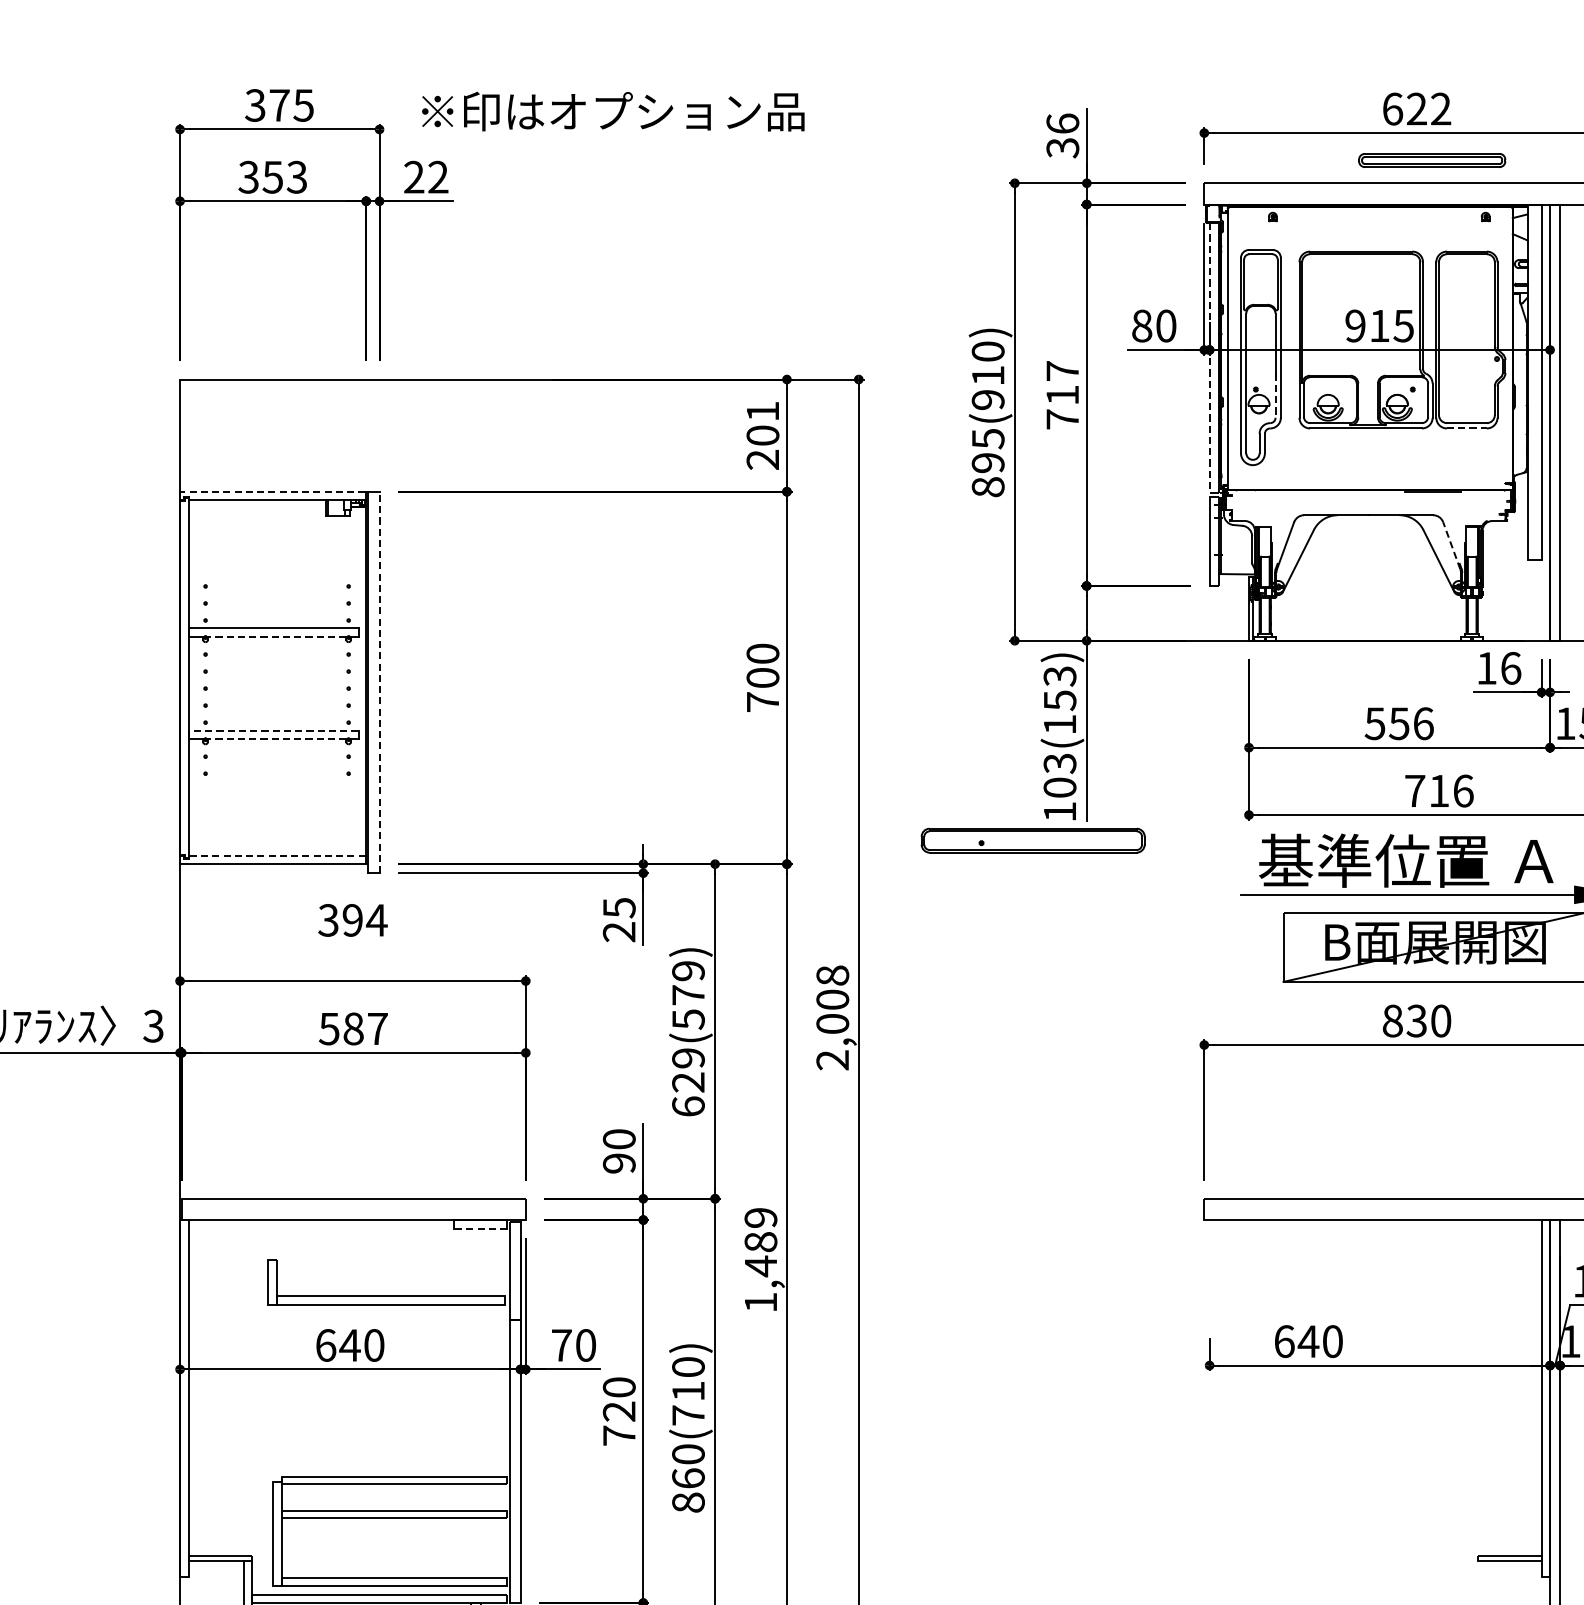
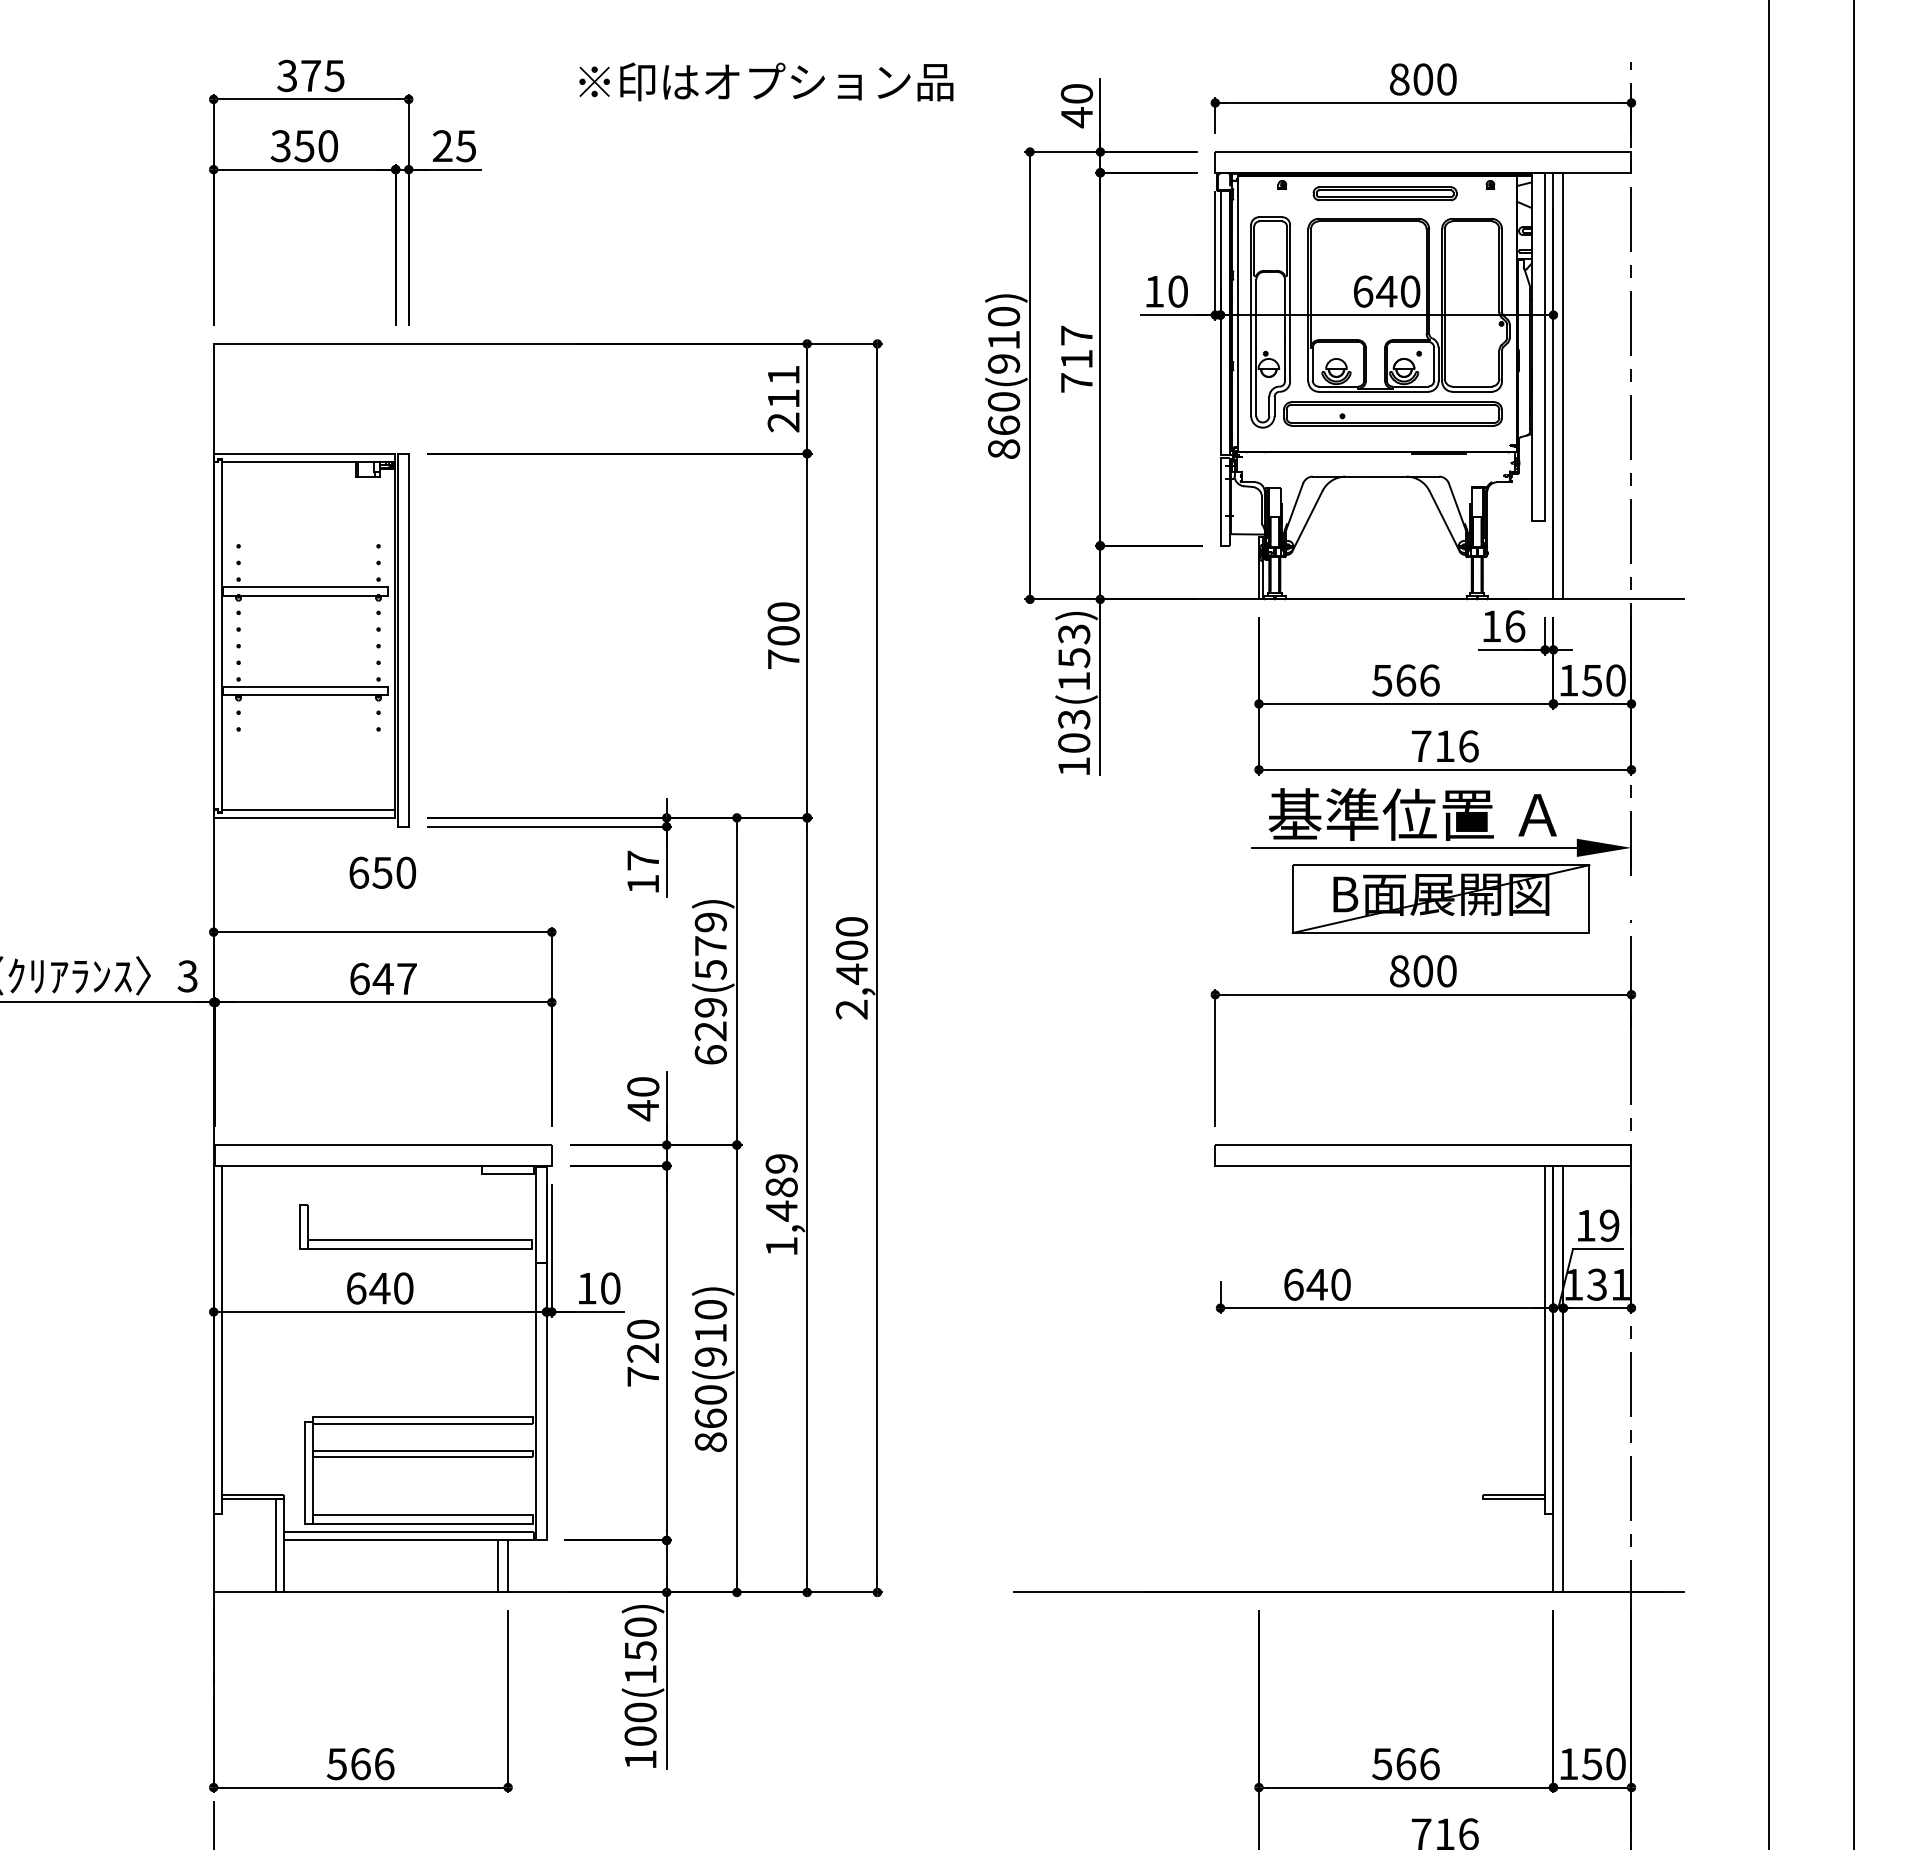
text: (1417, 109) -> (1423, 79), 622 -> 800
text: (613, 111) -> (766, 81), moved
text: (1062, 135) -> (1076, 105), 36 -> 40
part: (1431, 160) -> (1384, 193), moved
text: (296, 177) -> (327, 146), 353 -> 350
text: (438, 177) -> (466, 146), 22 -> 25
text: (1142, 325) -> (1154, 291), 80 -> 10
text: (1379, 325) -> (1386, 291), 915 -> 640
line: (1209, 357) -> (1220, 322), dashed -> solid
line: (1275, 395) -> (1284, 359), dashed -> solid
line: (1467, 428) -> (1472, 391), dashed -> solid
text: (762, 435) -> (783, 398), 201 -> 211
text: (987, 450) -> (1003, 413), 895(910) -> 860(910)
line: (272, 491) -> (304, 453), dashed -> solid
line: (1451, 545) -> (1457, 506), dashed -> solid
line: (277, 636) -> (308, 595), dashed -> solid
line: (379, 682) -> (408, 640), dashed -> solid
text: (1398, 723) -> (1405, 680), 556 -> 566
line: (273, 730) -> (305, 687), dashed -> solid
line: (277, 739) -> (308, 695), dashed -> solid
part: (1032, 840) -> (1392, 413), moved
line: (277, 855) -> (308, 809), dashed -> solid
text: (352, 920) -> (382, 872), 394 -> 650
text: (619, 920) -> (643, 872), 25 -> 17
text: (832, 999) -> (851, 950), 2,008 -> 2,400
text: (1417, 1021) -> (1423, 971), 830 -> 800
text: (341, 1028) -> (371, 978), 587 -> 647
text: (619, 1163) -> (643, 1110), 90 -> 40
line: (480, 1228) -> (507, 1174), dashed -> solid
text: (561, 1345) -> (586, 1288), 70 -> 10
text: (688, 1414) -> (710, 1356), 860(710) -> 860(910)

